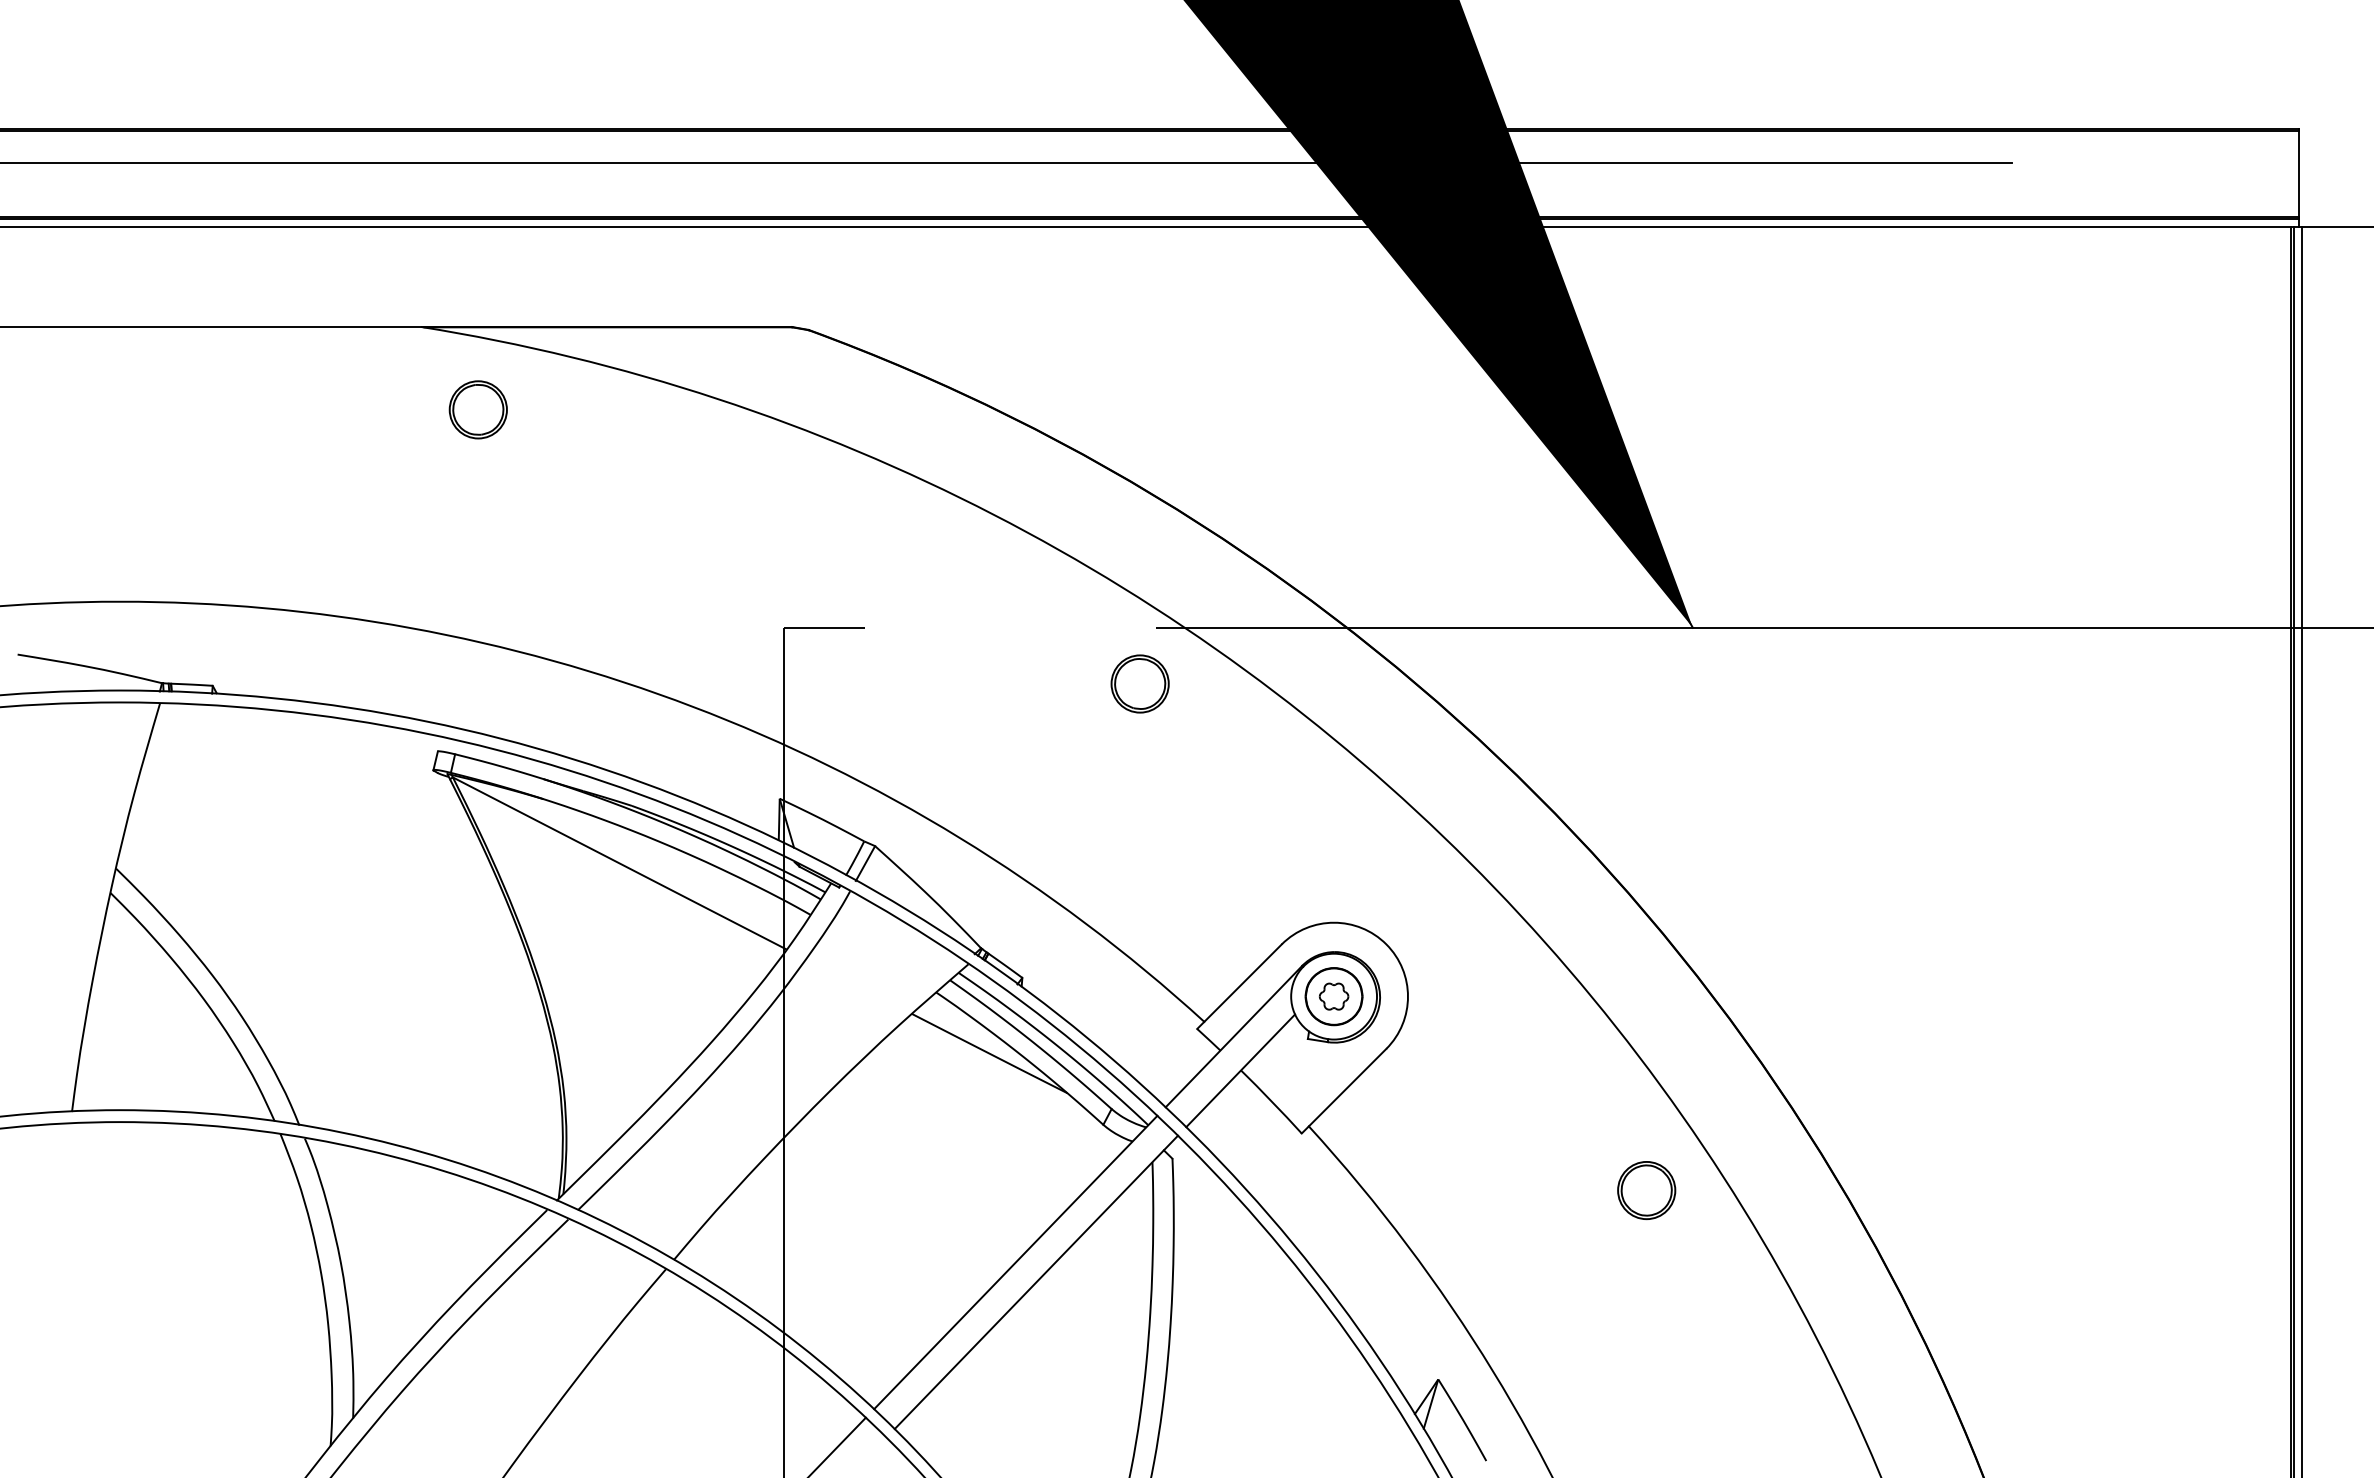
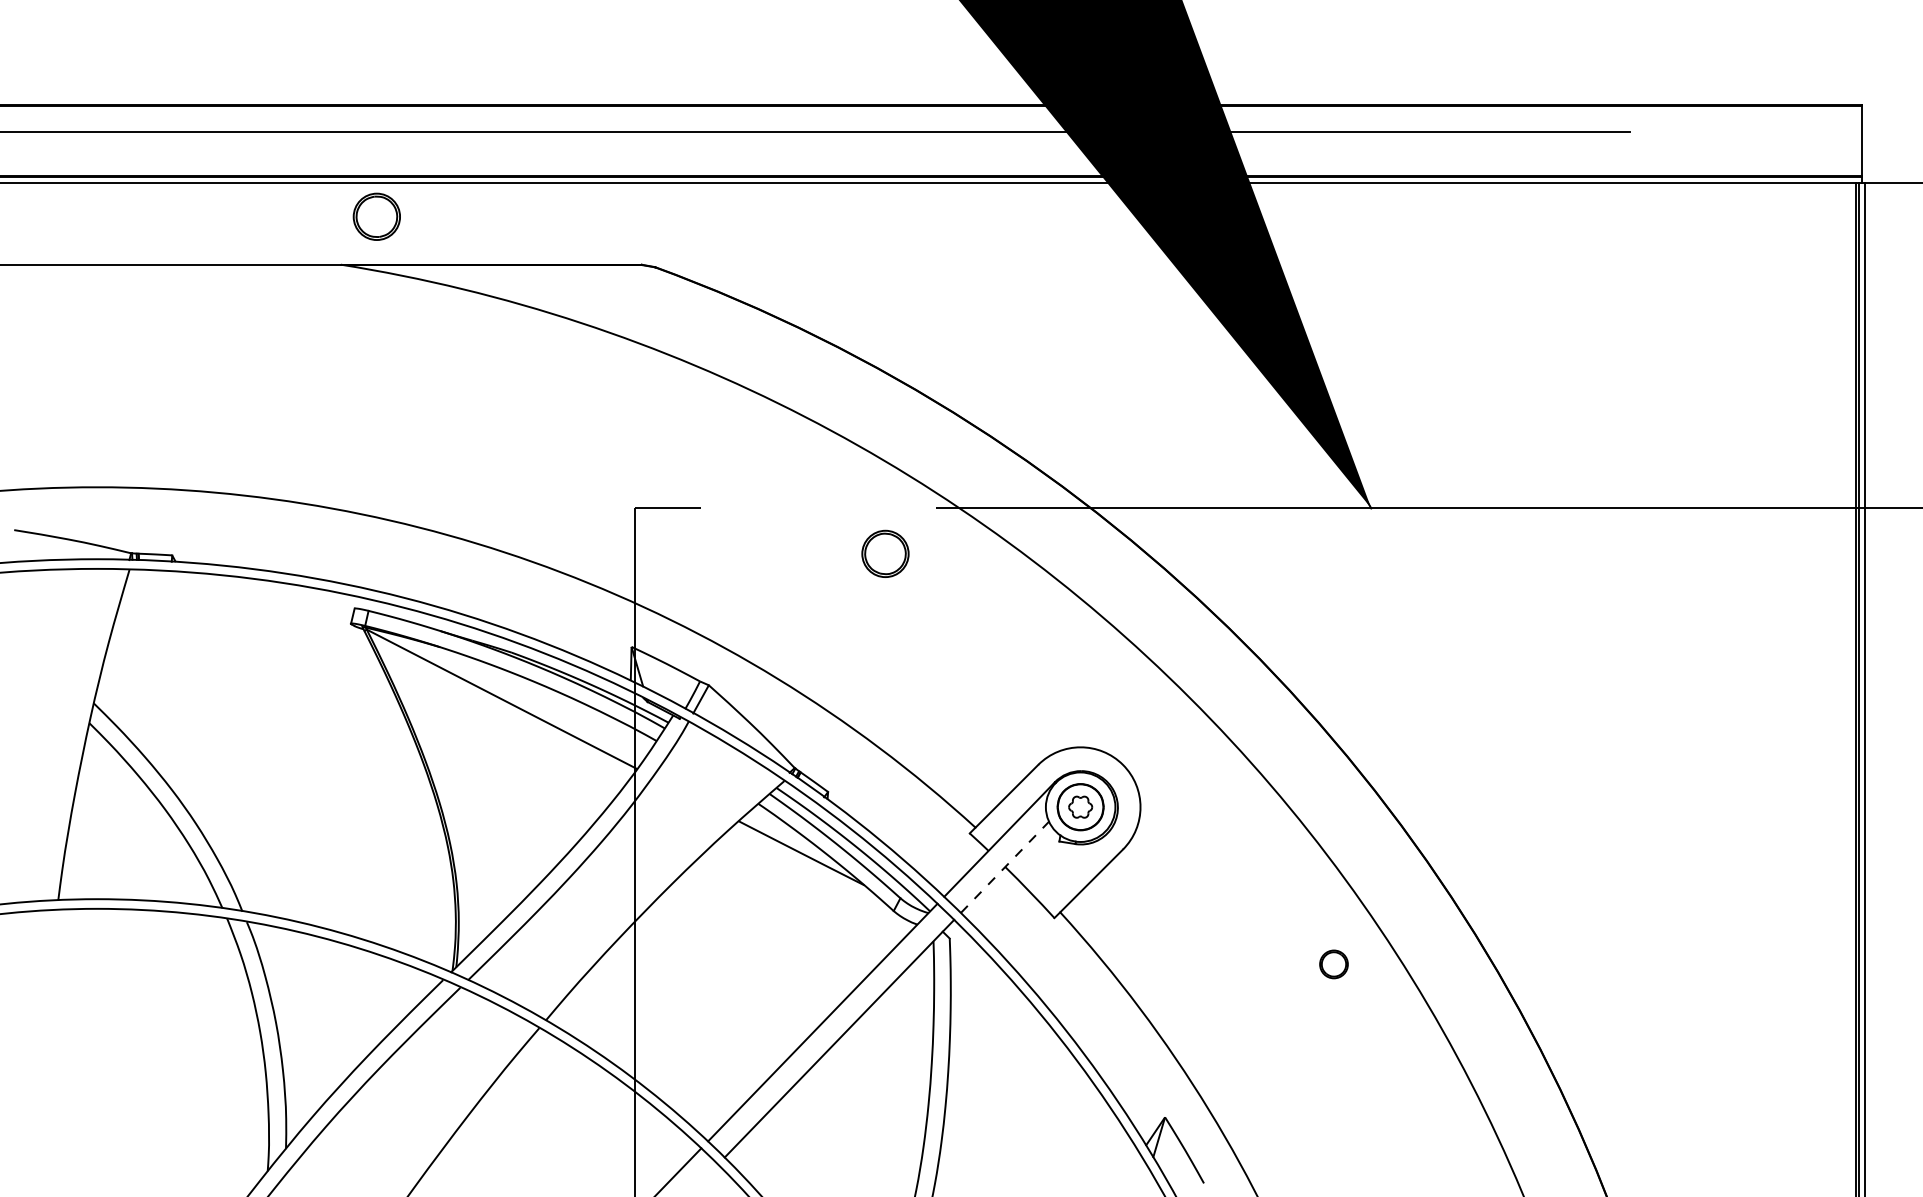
part: (477, 409) -> (376, 216), moved
part: (1139, 683) -> (884, 553), moved
line: (1241, 1070) -> (1005, 867), solid -> dashed
part: (1646, 1190) -> (1333, 964), size x0.6

